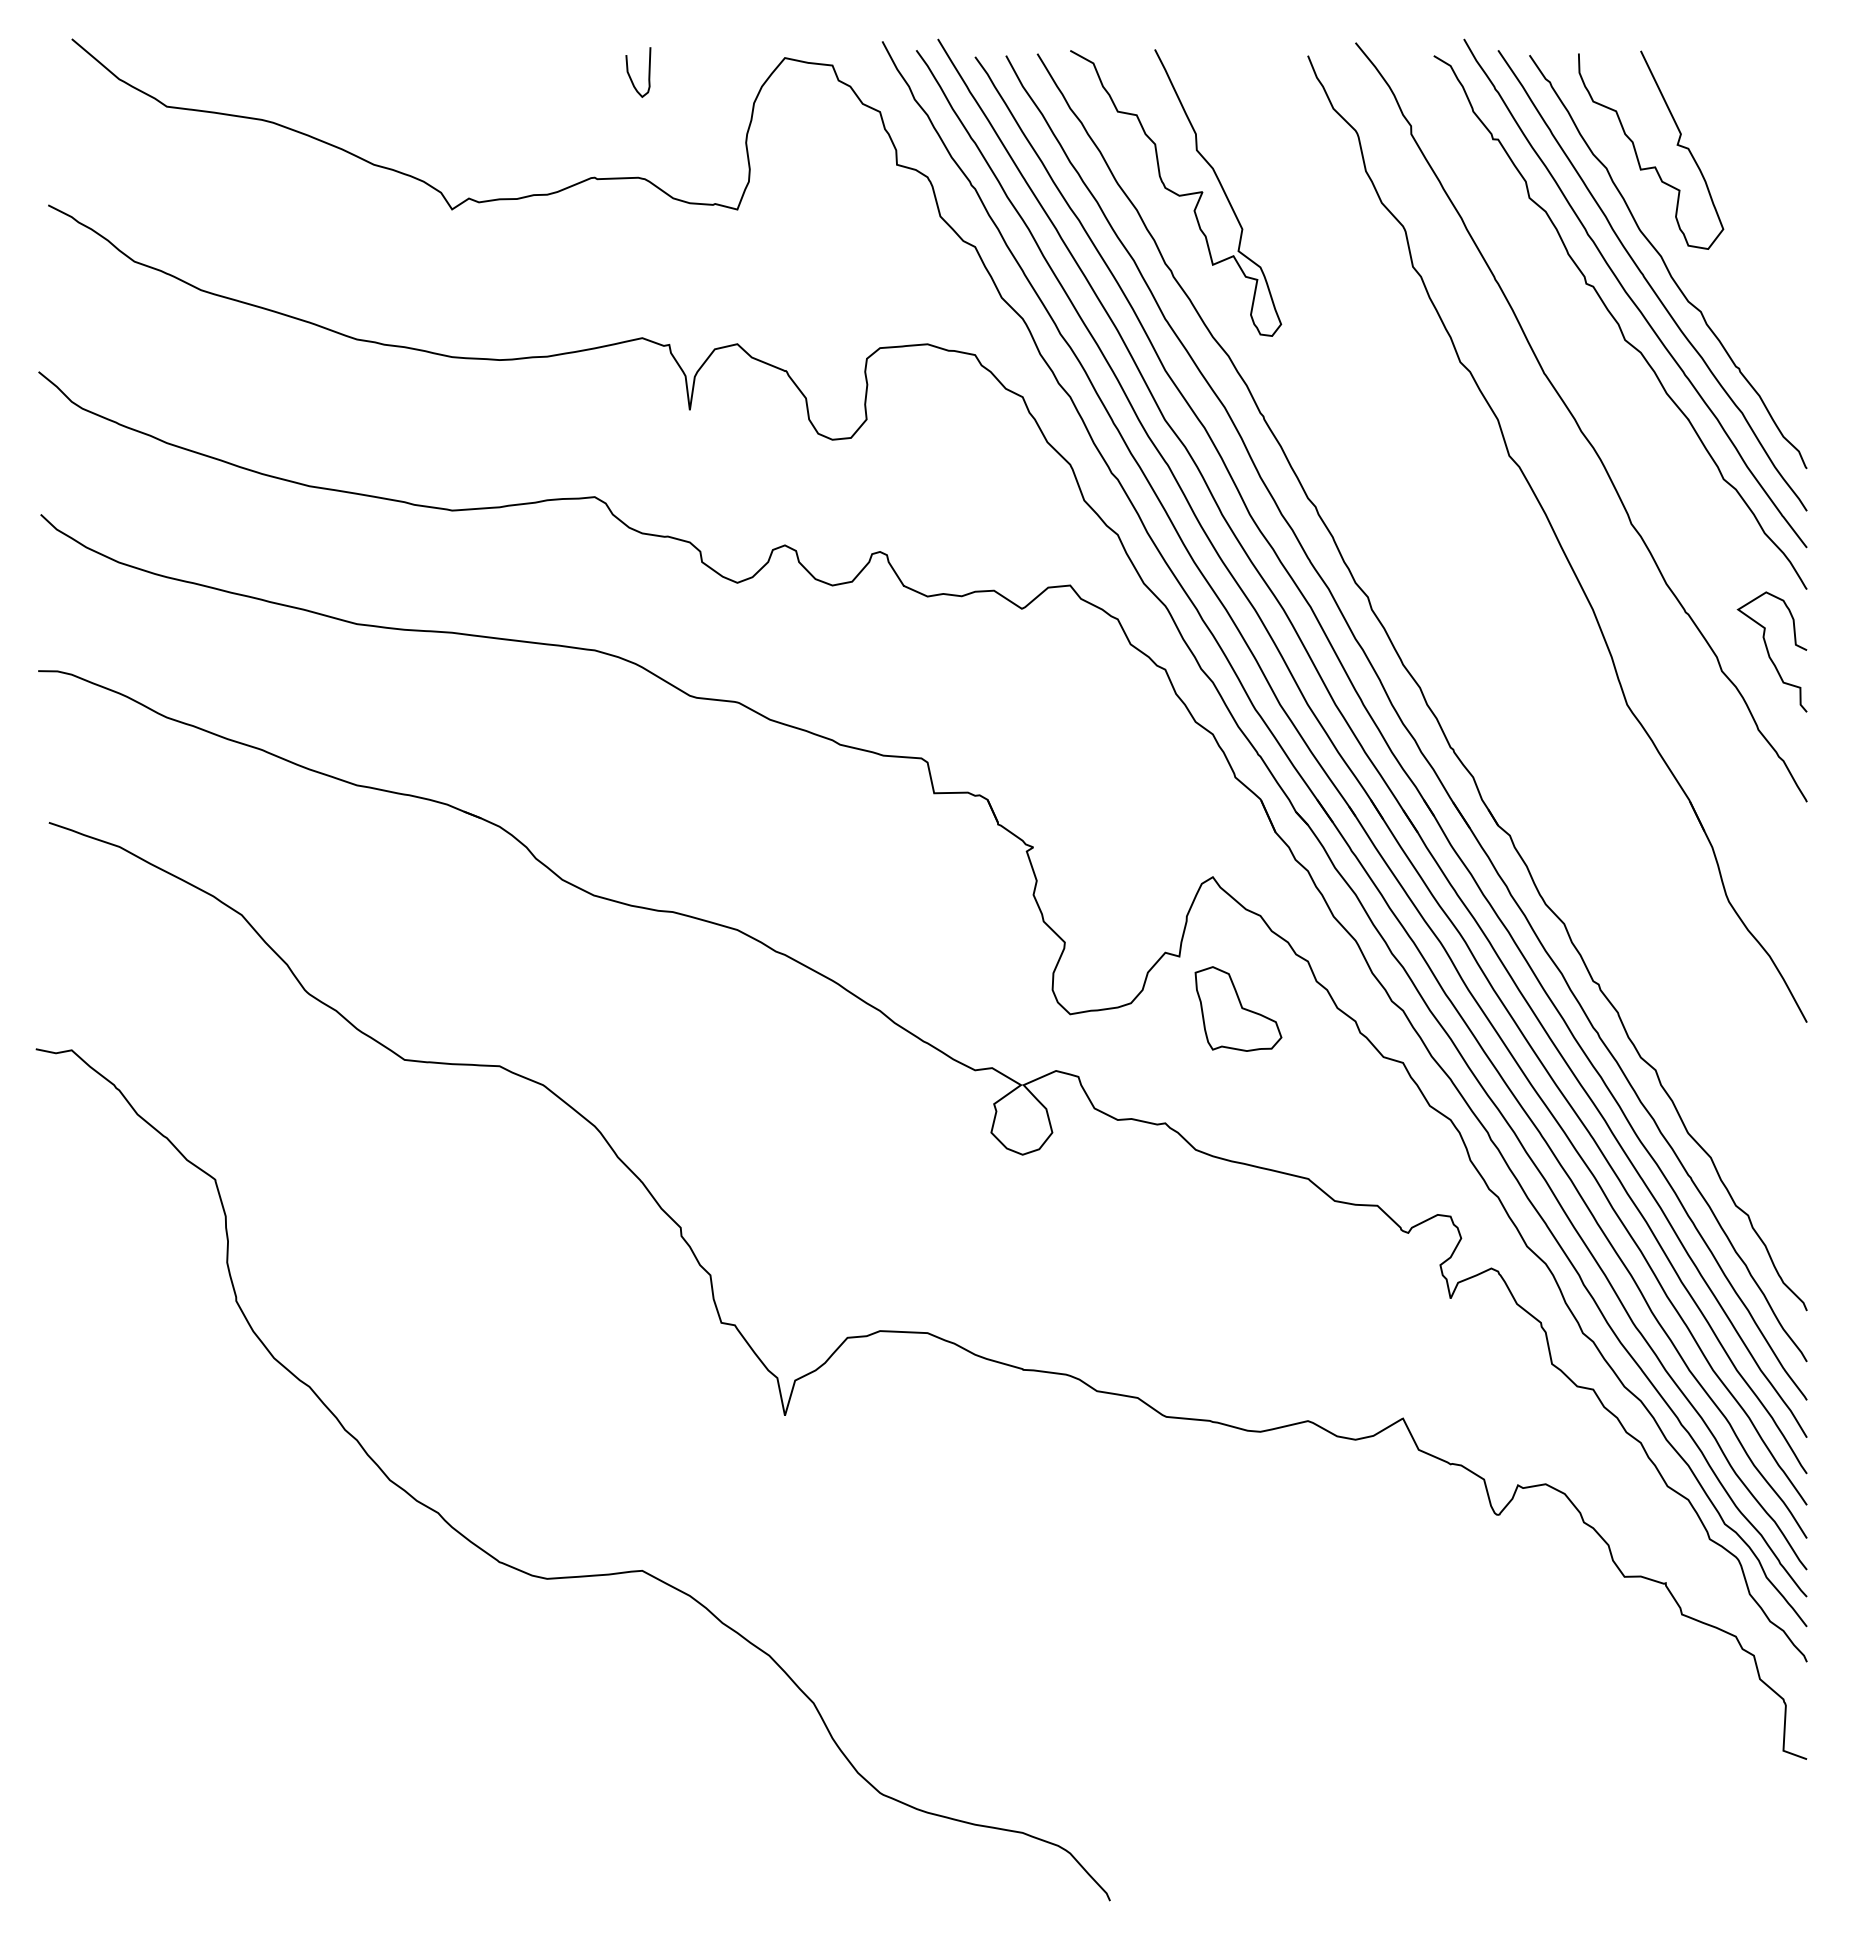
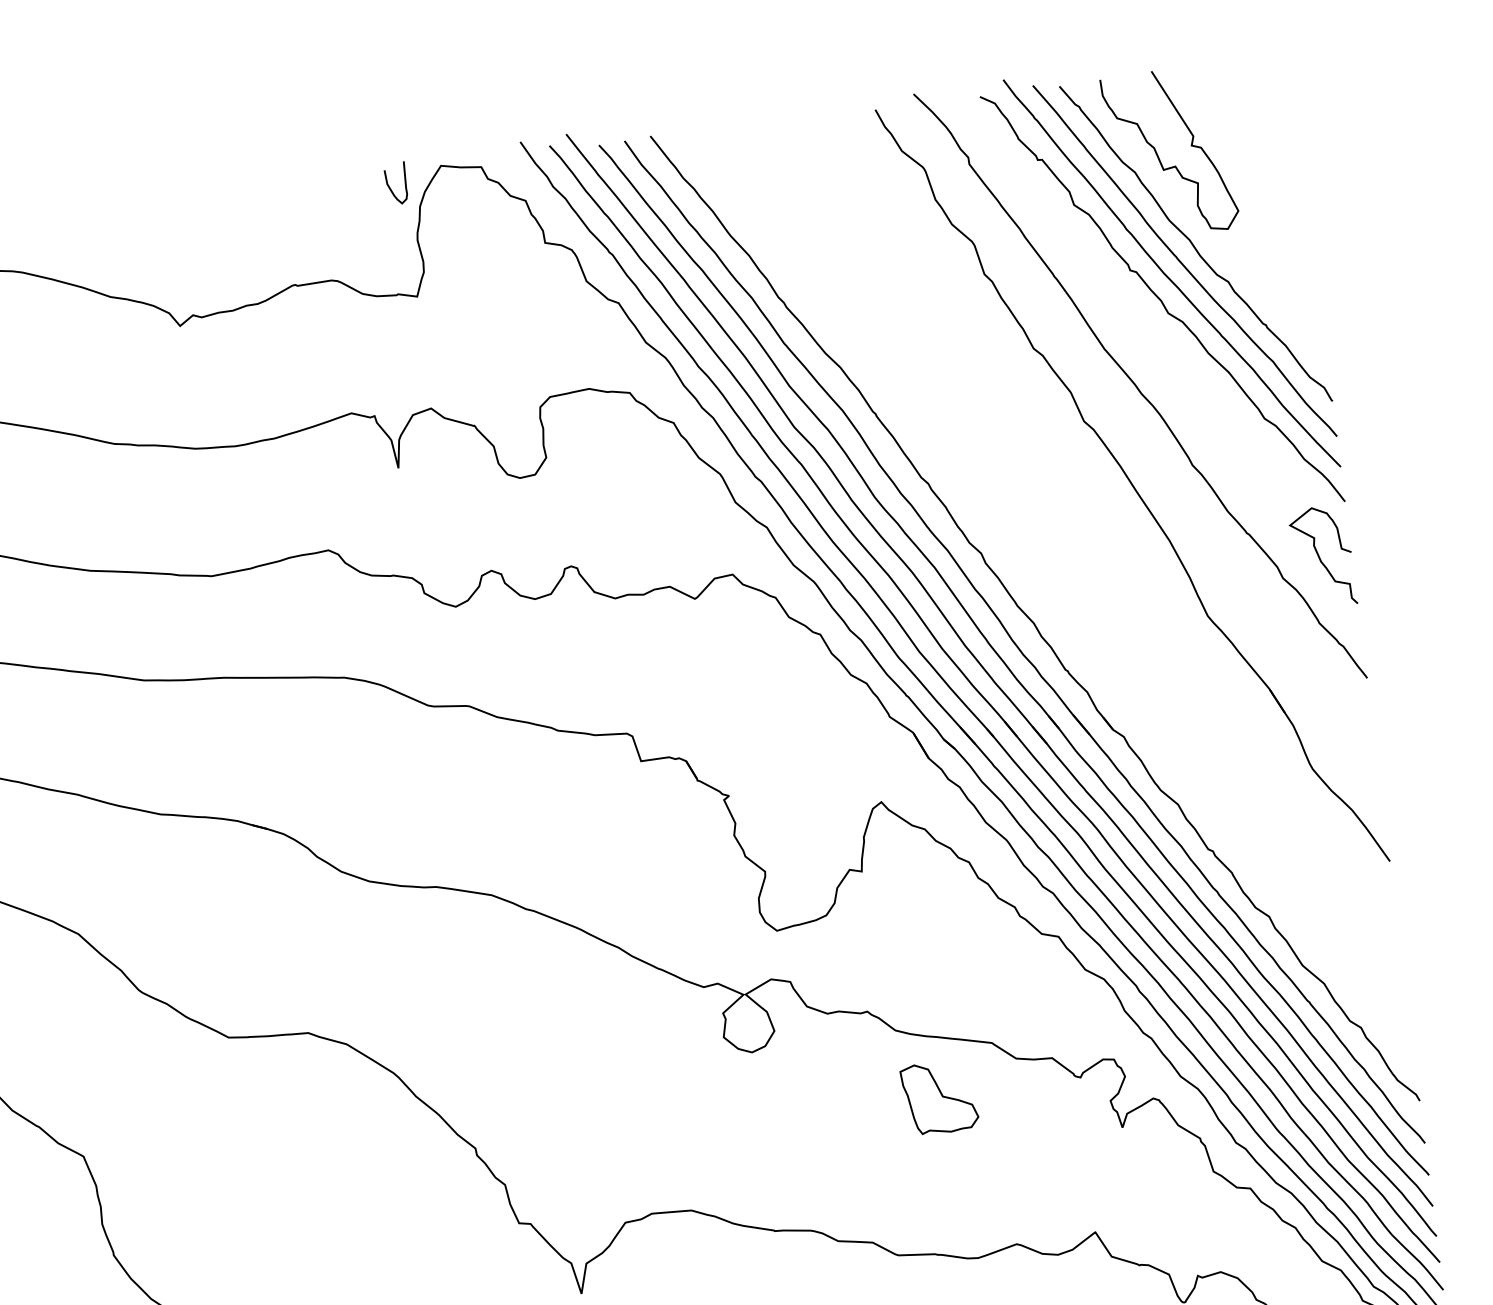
curve: (630, 75) -> (390, 186), moved
curve: (1175, 192) -> (779, 237), removed
part: (1238, 1008) -> (939, 1097), moved

